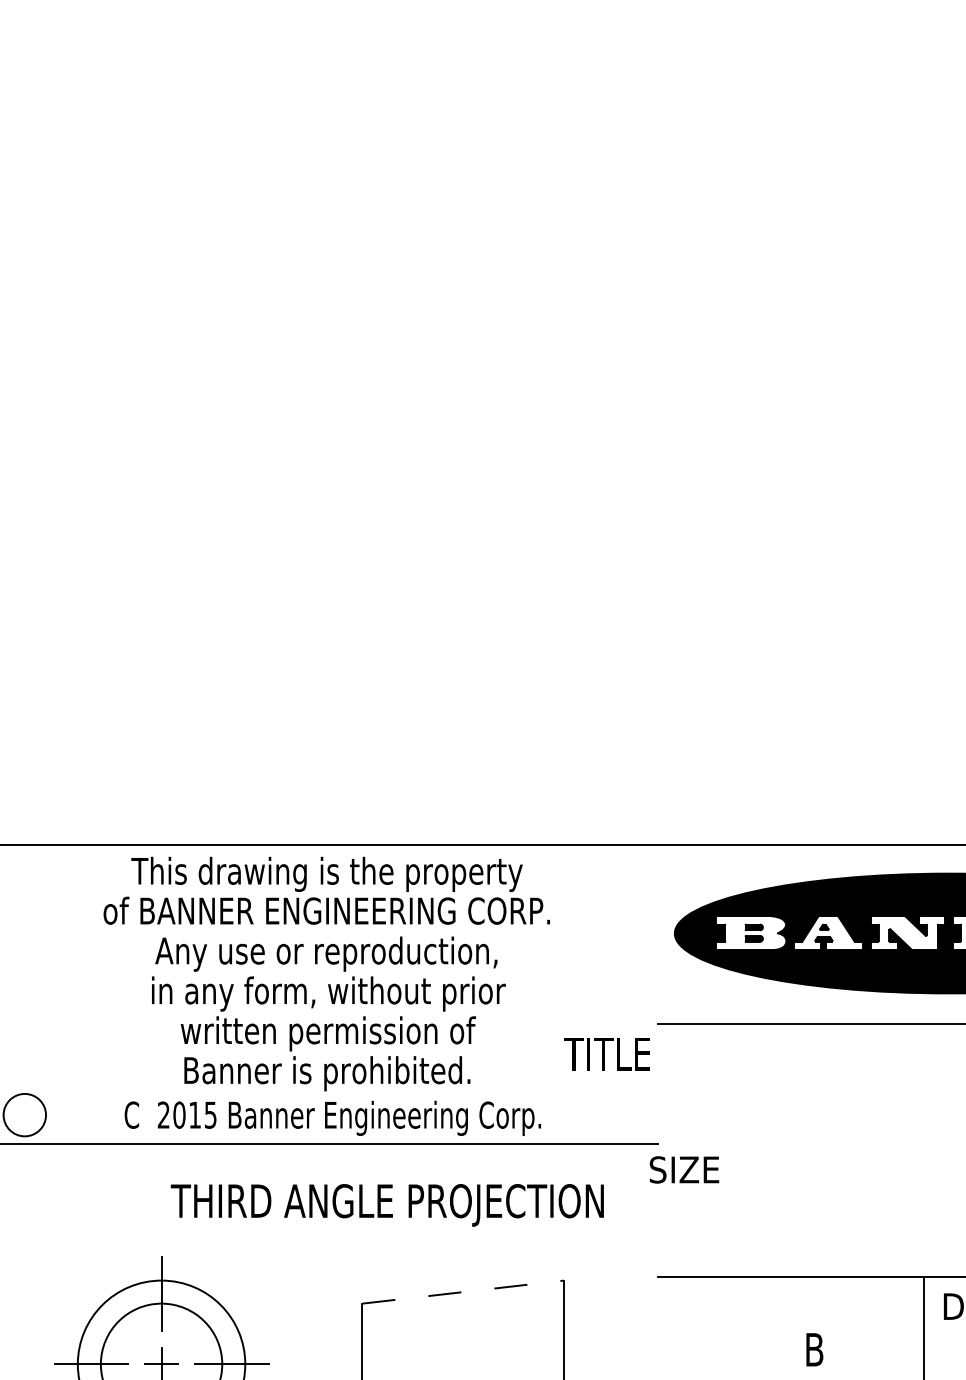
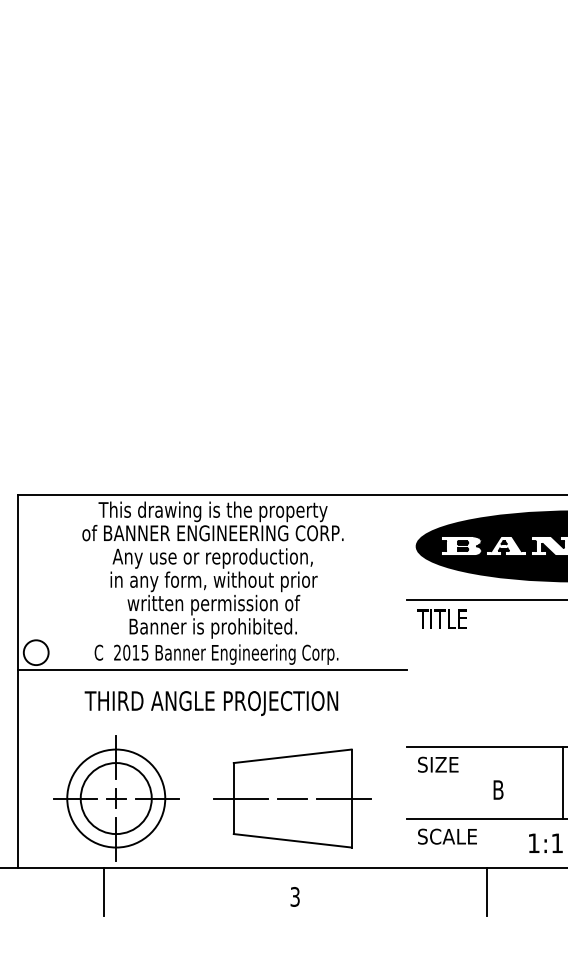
text: (606, 1053) -> (441, 618), moved
text: (684, 1169) -> (438, 764), moved
text: (387, 1205) -> (211, 703), moved
line: (464, 1292) -> (293, 756), dashed -> solid
line: (375, 1364) -> (241, 798), added
line: (462, 1364) -> (292, 798), added
line: (551, 1364) -> (344, 798), added

